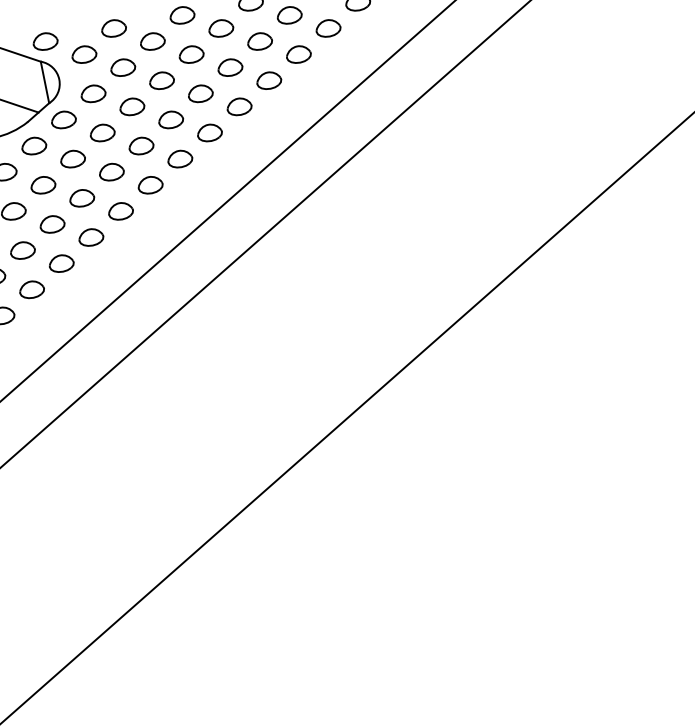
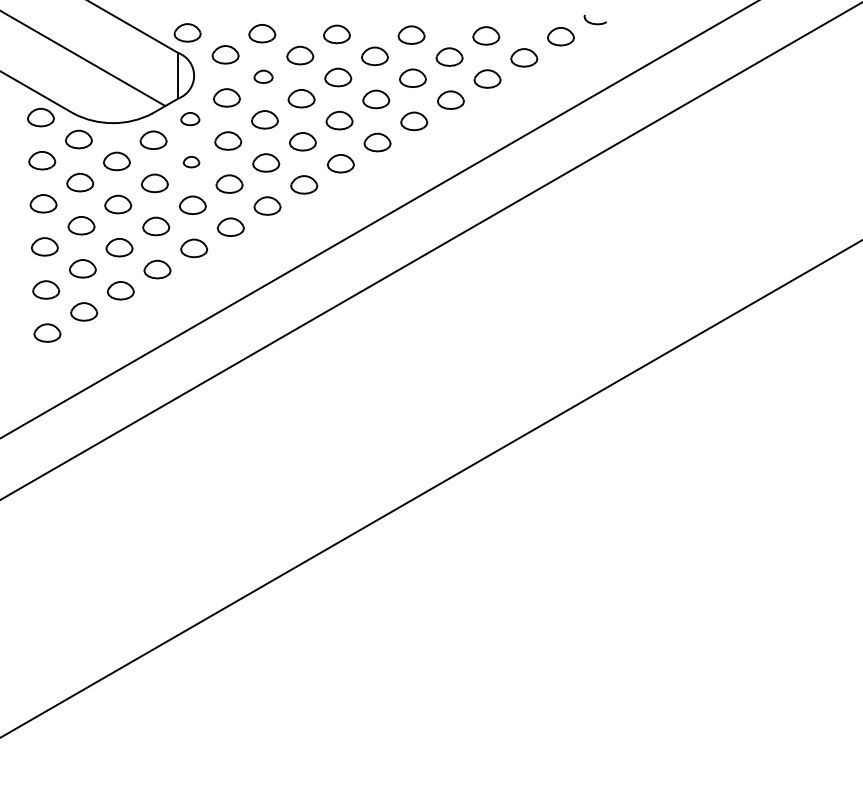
part: (122, 67) -> (263, 76), size x0.7
part: (63, 119) -> (190, 118), size x0.7
part: (72, 158) -> (191, 161), size x0.6

